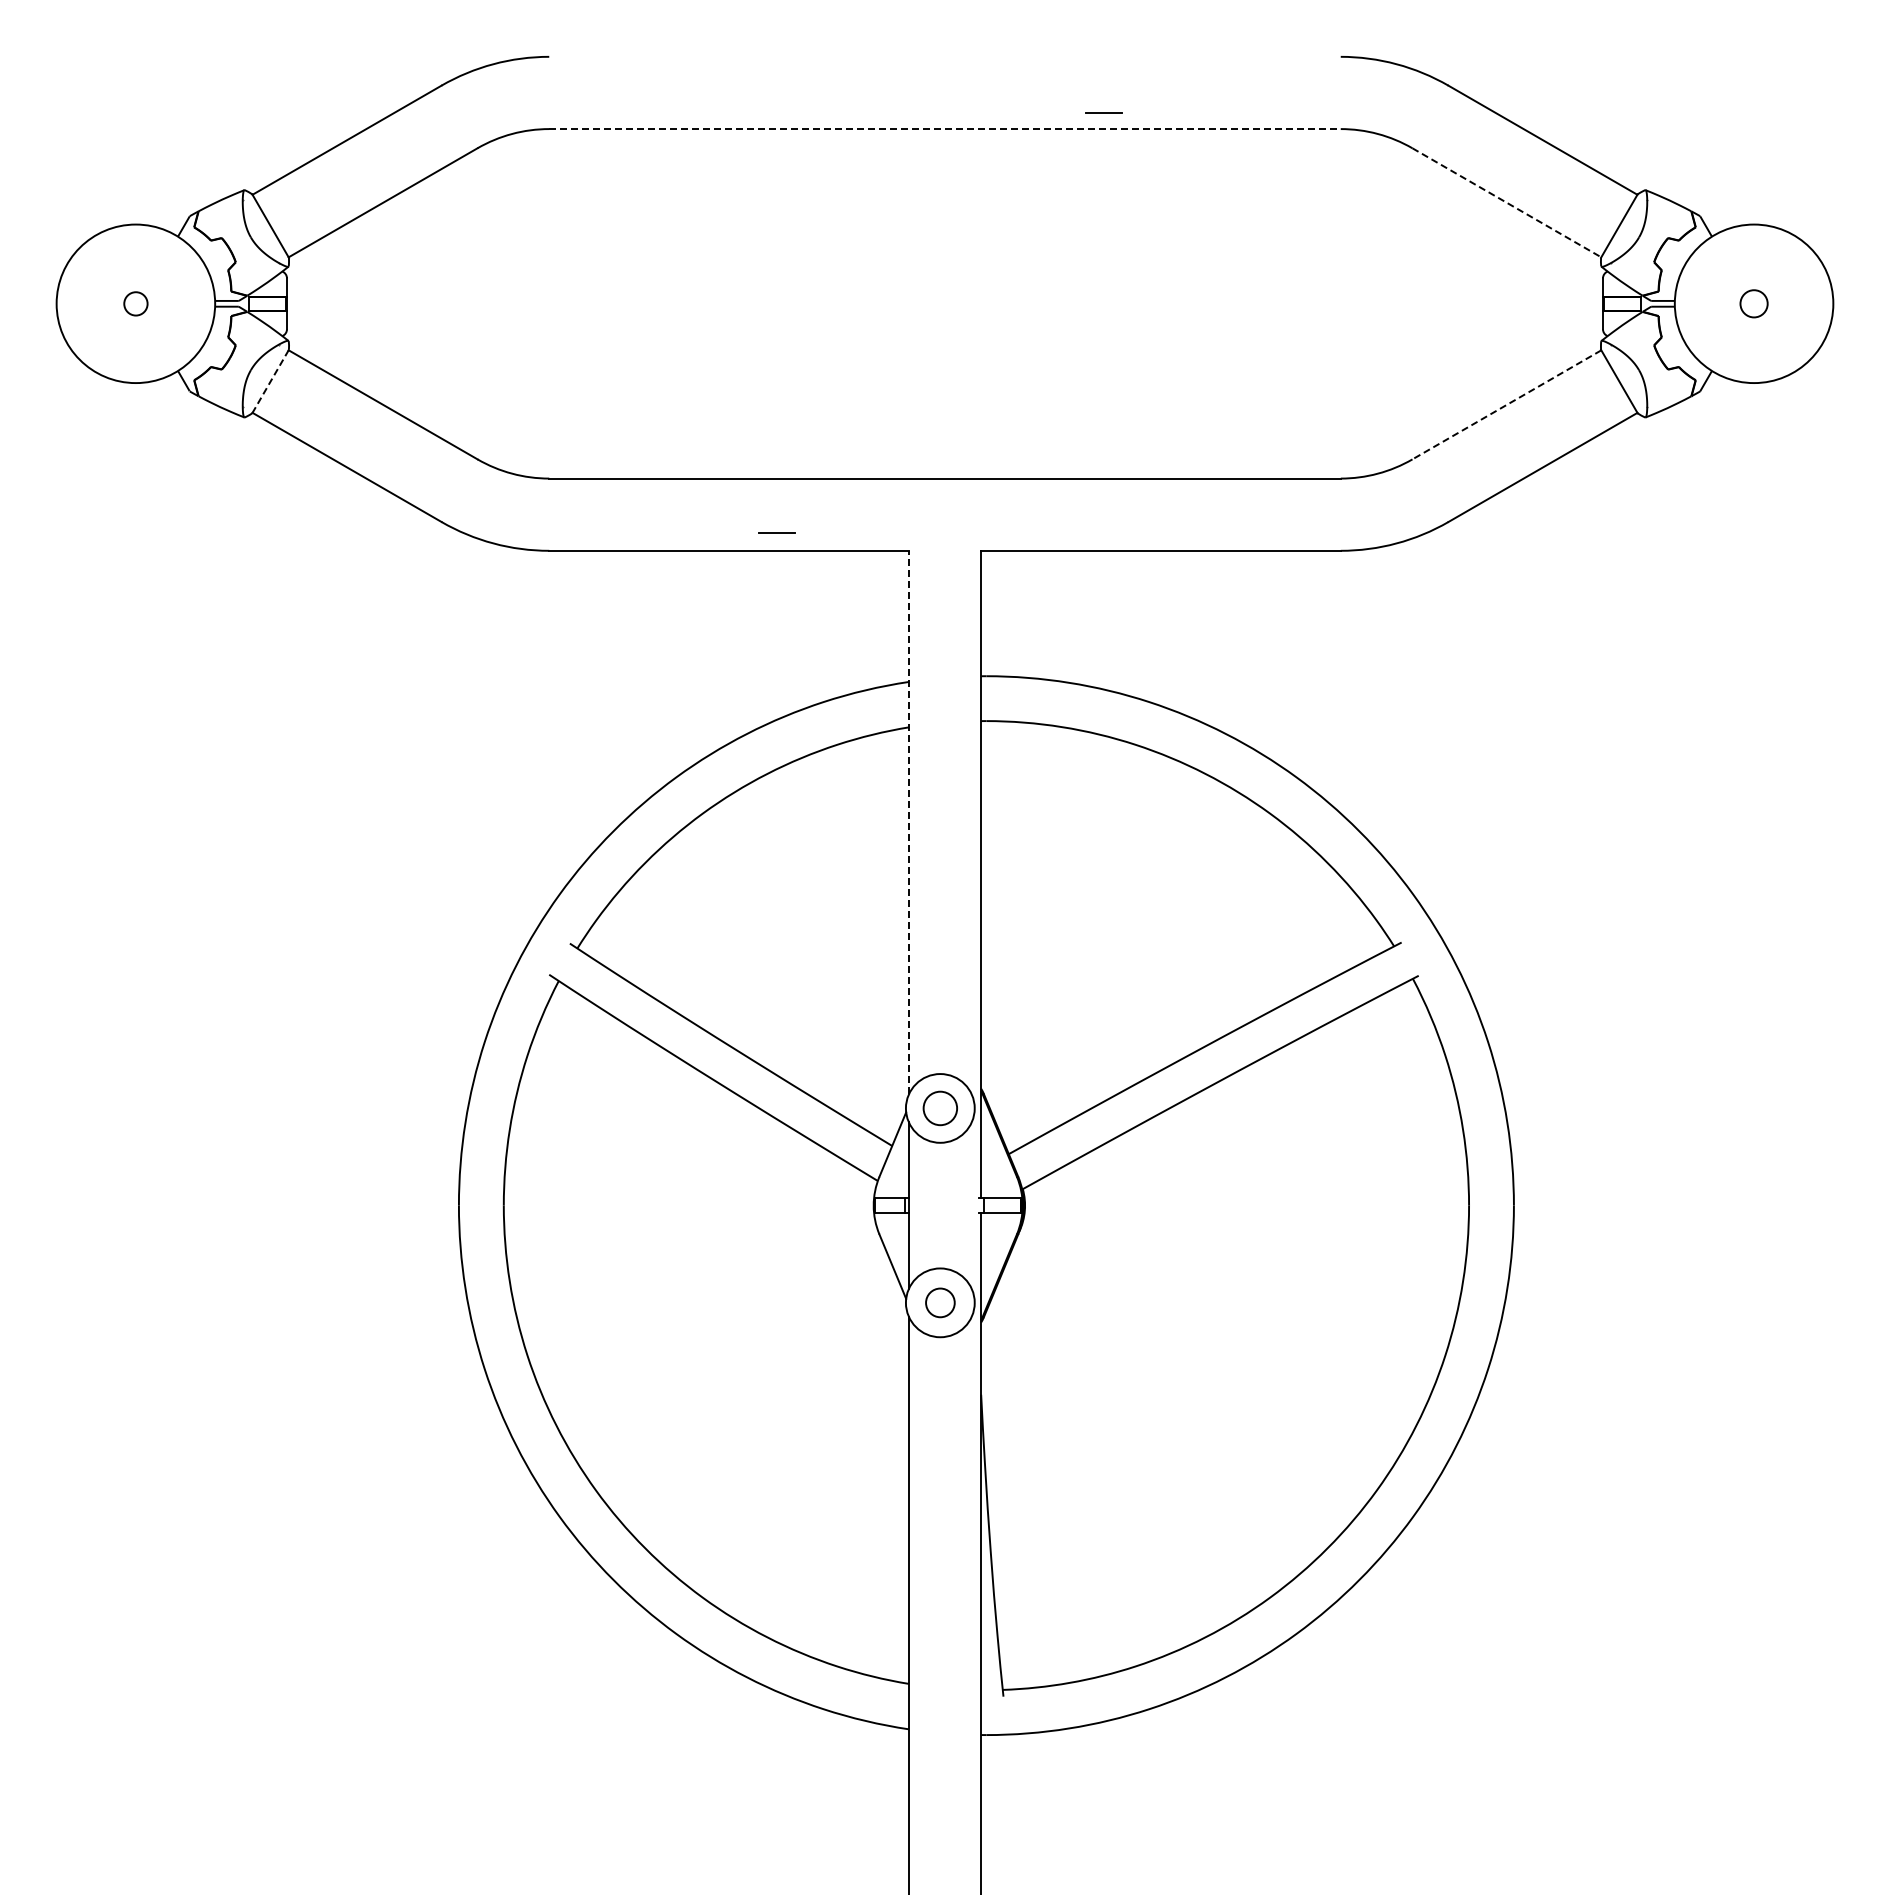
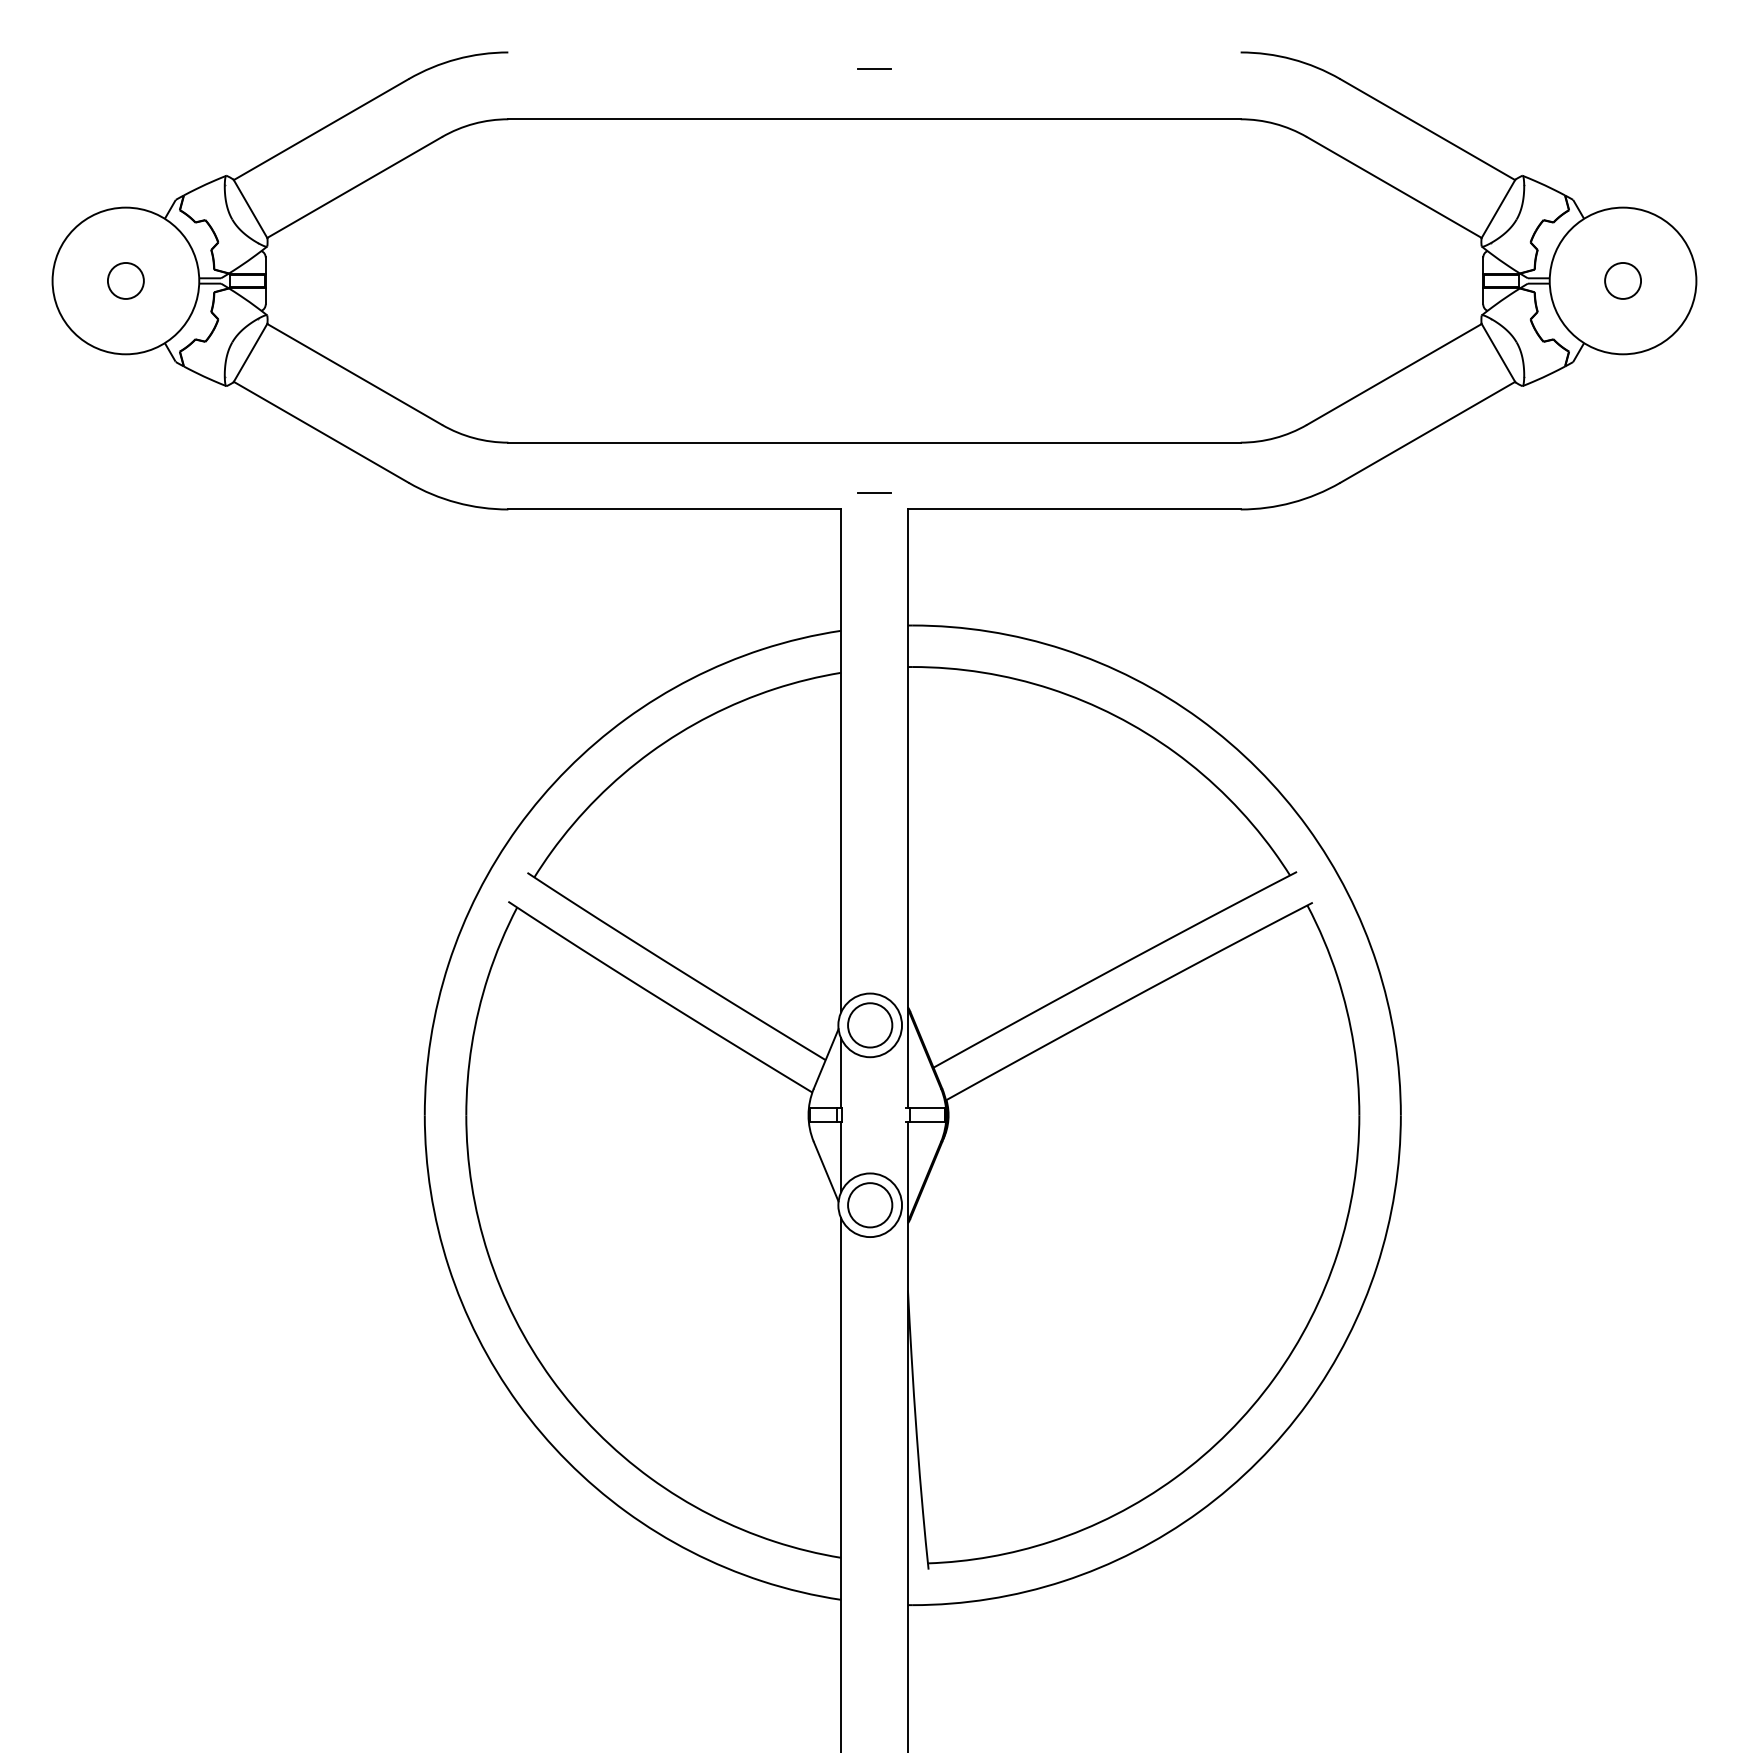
line: (1103, 112) -> (874, 68), moved
line: (945, 129) -> (874, 119), dashed -> solid
line: (1507, 203) -> (1394, 188), dashed -> solid
circle: (135, 303) -> (125, 280), size x1.67
circle: (1753, 303) -> (1622, 280), size x1.43
line: (270, 381) -> (250, 352), dashed -> solid
line: (1506, 405) -> (1393, 375), dashed -> solid
line: (776, 532) -> (874, 492), moved
line: (908, 822) -> (840, 760), dashed -> solid
circle: (940, 1108) -> (870, 1025), size x1.43
circle: (940, 1302) -> (870, 1204), size x1.67

